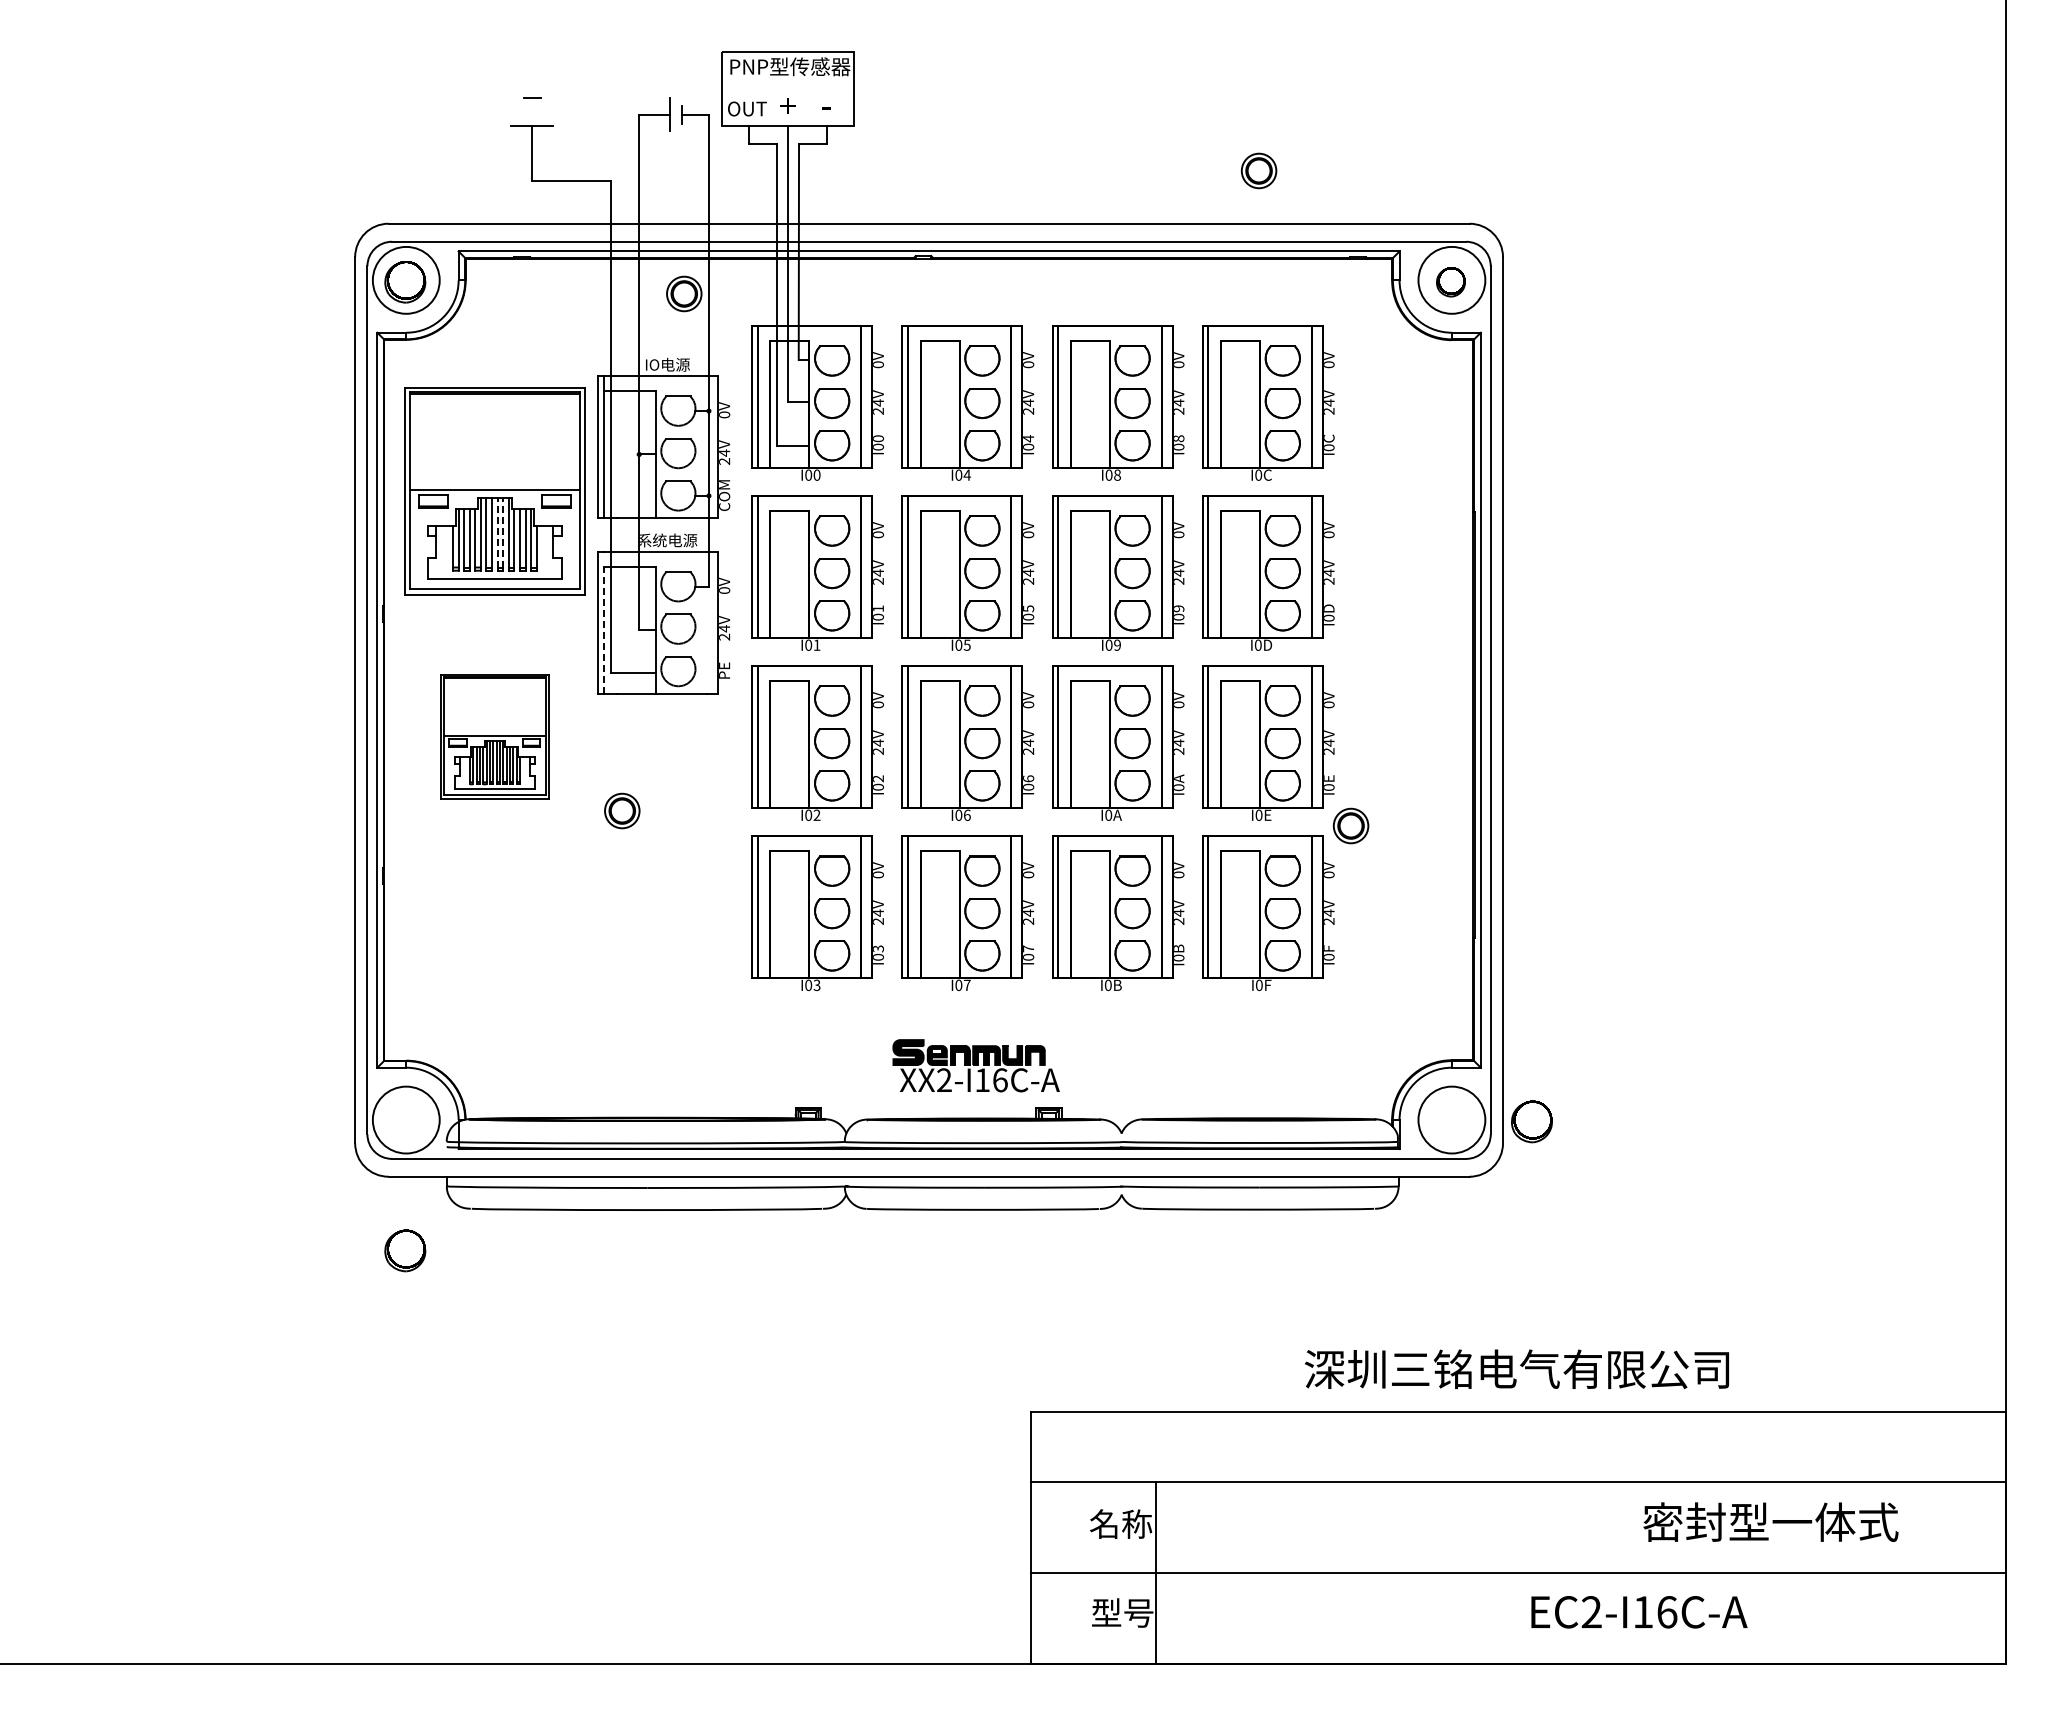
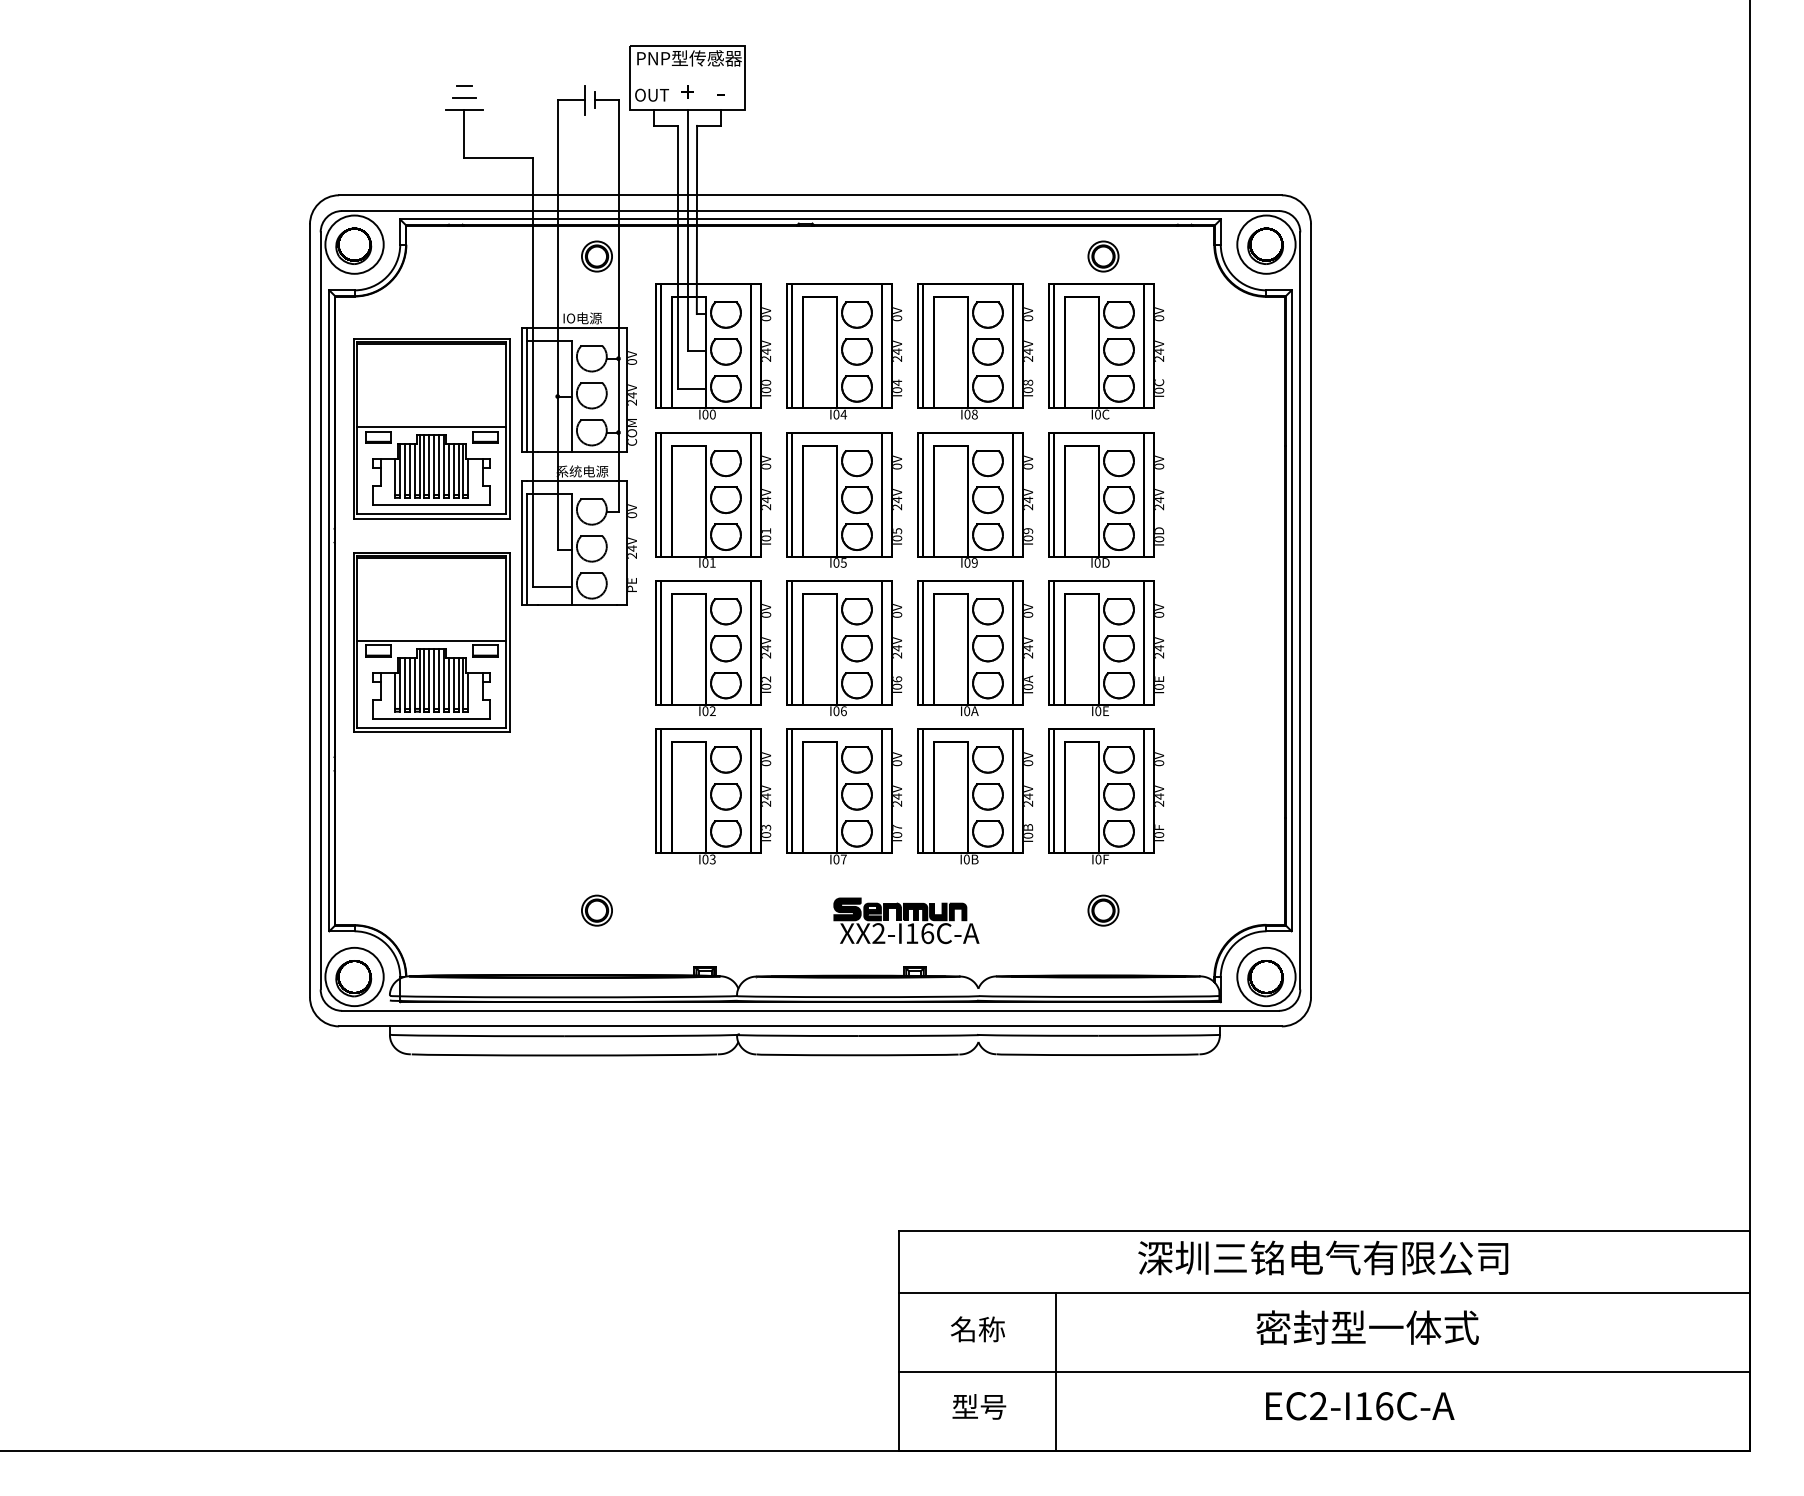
line: (531, 111) -> (463, 97), added
part: (1258, 170) -> (1103, 256), moved
part: (1450, 282) -> (1265, 246), size x1.43
line: (497, 532) -> (434, 464), dashed -> solid
line: (503, 532) -> (439, 464), dashed -> solid
line: (603, 630) -> (526, 550), dashed -> solid
part: (494, 736) -> (431, 642), size x1.67
part: (622, 810) -> (597, 910), moved
part: (1350, 825) -> (1103, 910), moved
part: (975, 1065) -> (905, 920), moved
part: (1531, 1121) -> (1265, 978), moved
part: (405, 1250) -> (353, 978), moved
text: (1516, 1368) -> (1322, 1257), moved
text: (1770, 1521) -> (1367, 1327), moved
line: (1156, 1572) -> (1056, 1371), moved
text: (1639, 1612) -> (1360, 1406), moved

